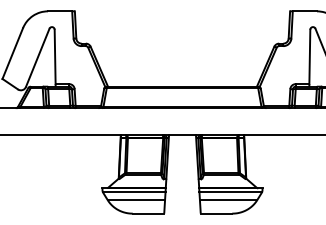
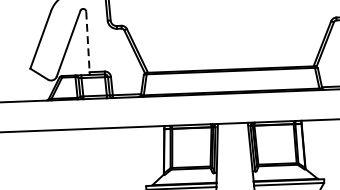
line: (55, 57) -> (88, 42), solid -> dashed

